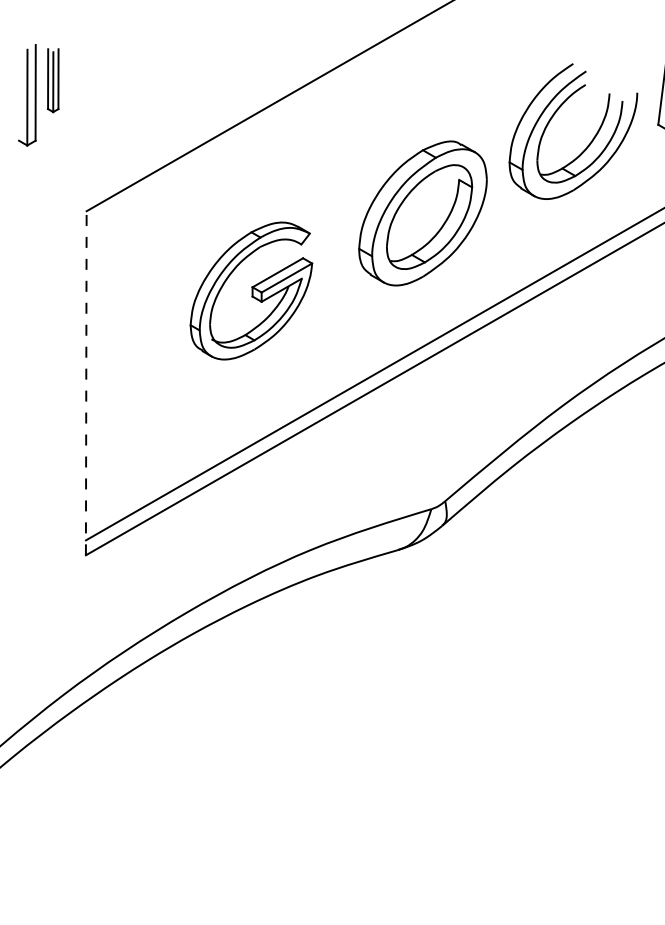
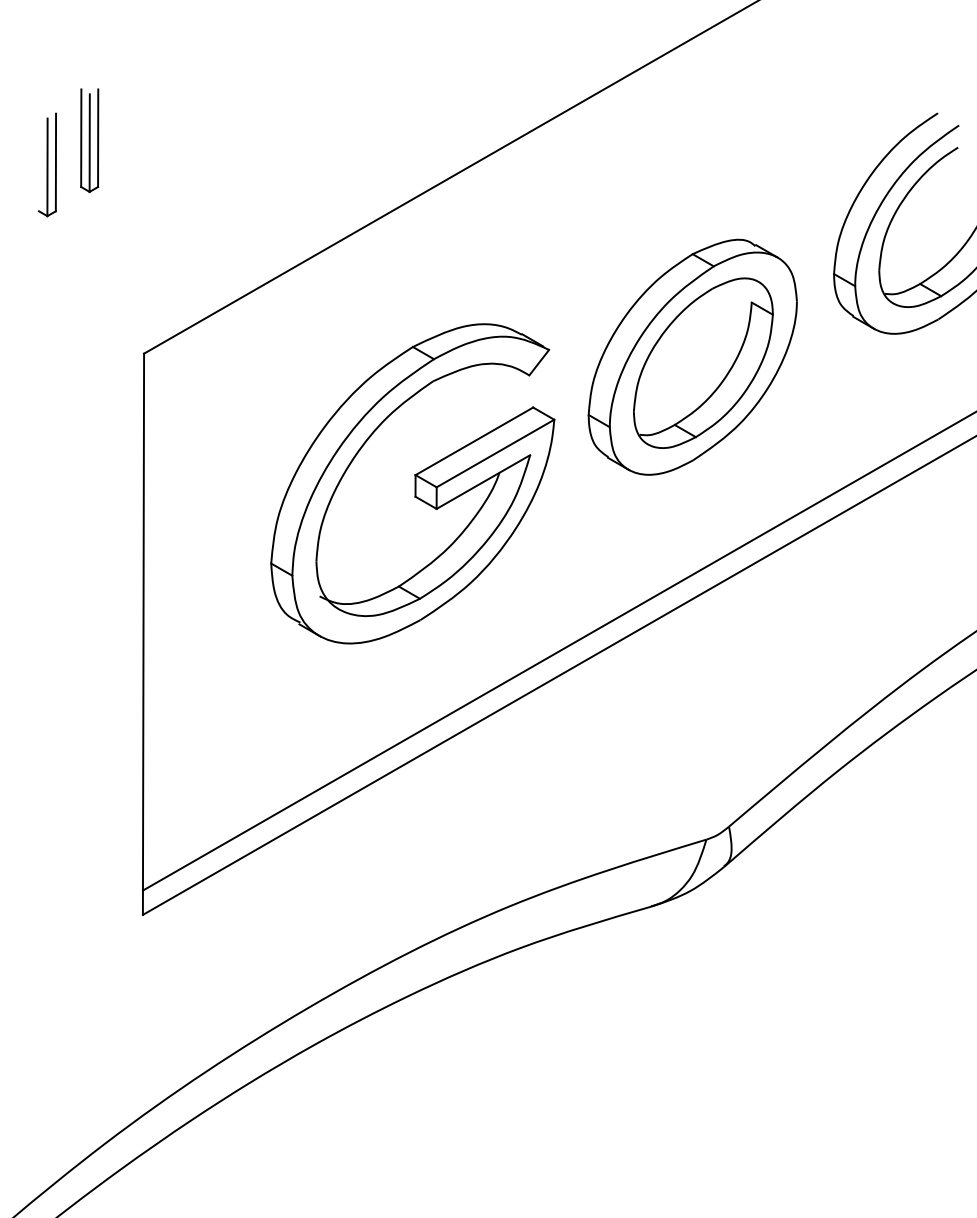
part: (27, 95) -> (47, 164), size x0.62
part: (251, 290) -> (413, 482), size x1.43
line: (86, 382) -> (143, 633), dashed -> solid

